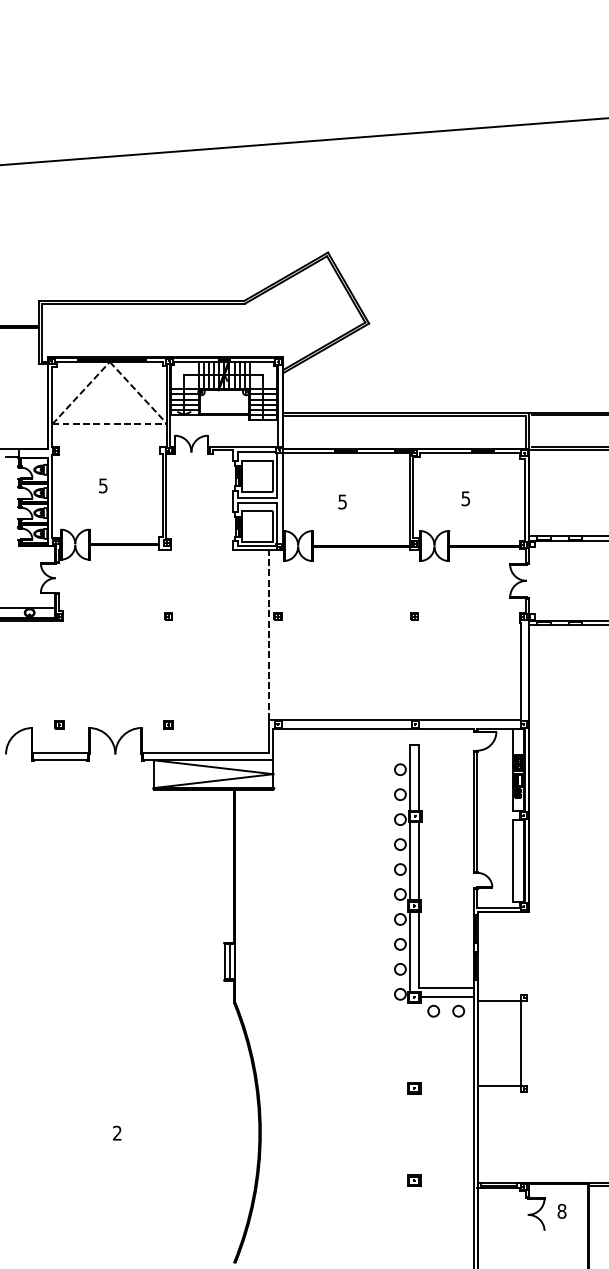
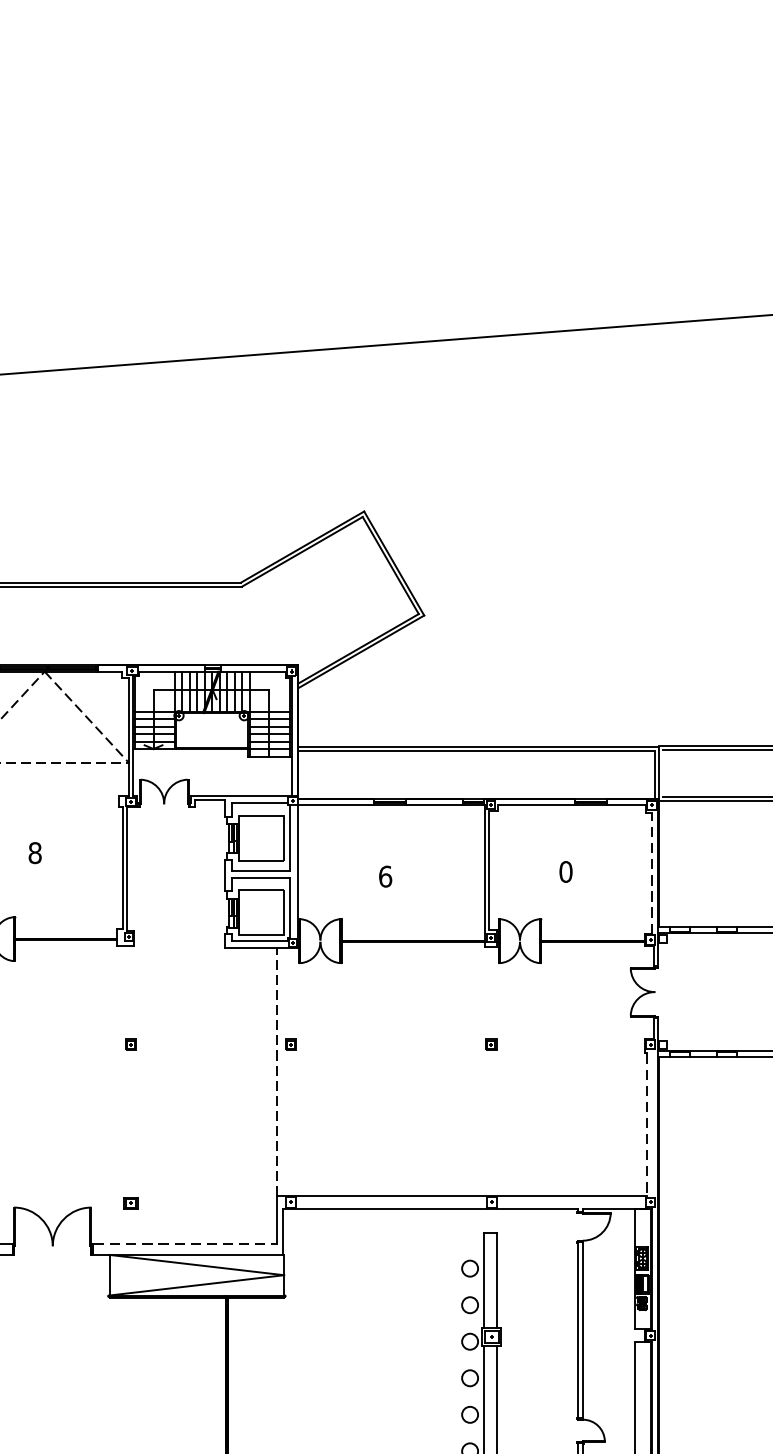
text: (103, 485) -> (35, 852), 5 -> 8
text: (465, 498) -> (565, 871), 5 -> 0
line: (524, 499) -> (651, 873), solid -> dashed
text: (342, 501) -> (385, 875), 5 -> 6
line: (521, 671) -> (647, 1124), solid -> dashed
line: (206, 753) -> (186, 1244), solid -> dashed

